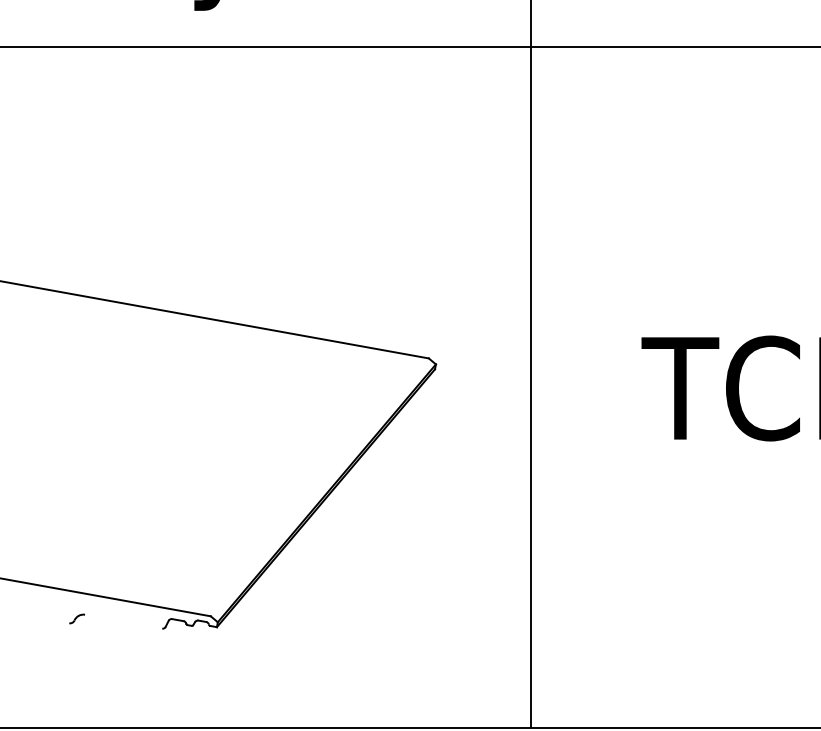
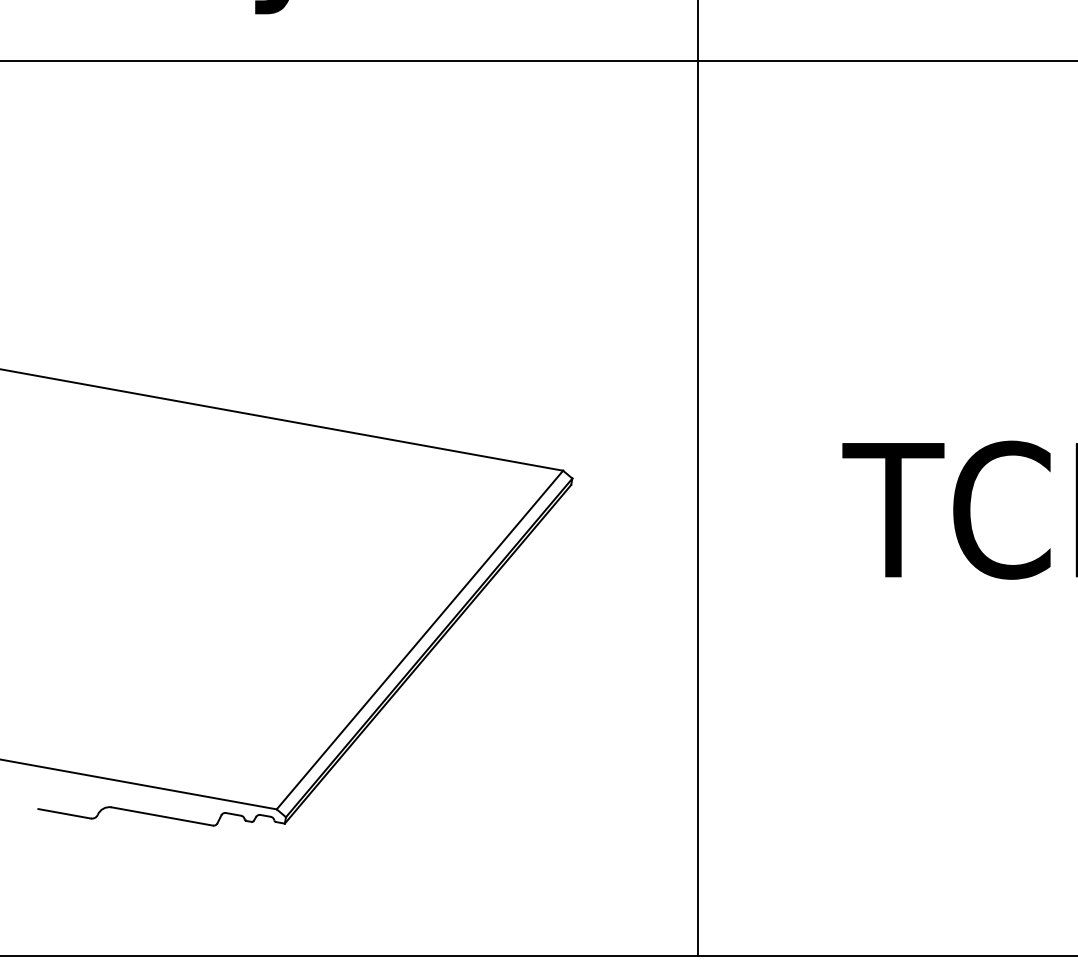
line: (319, 486) -> (419, 639), added
line: (49, 619) -> (64, 813), added
line: (123, 621) -> (161, 816), added

